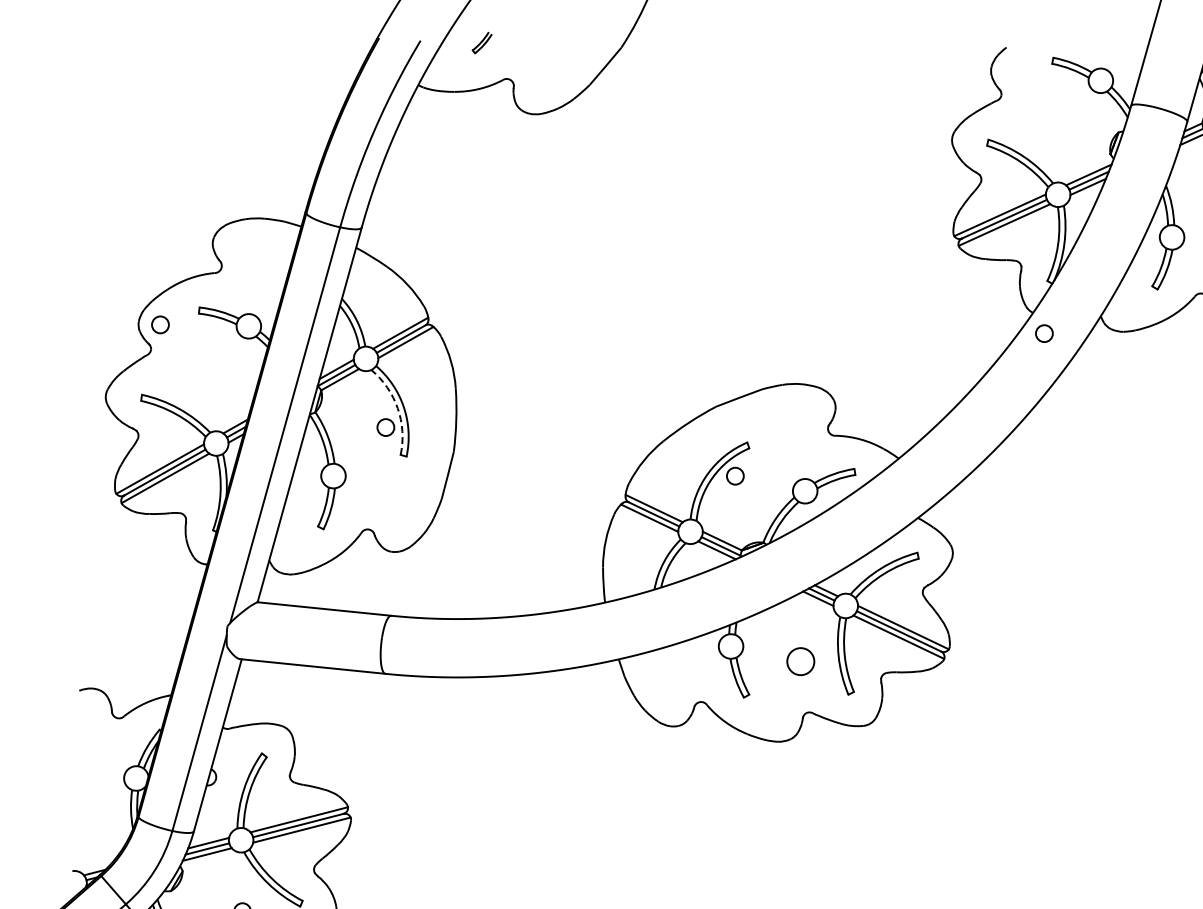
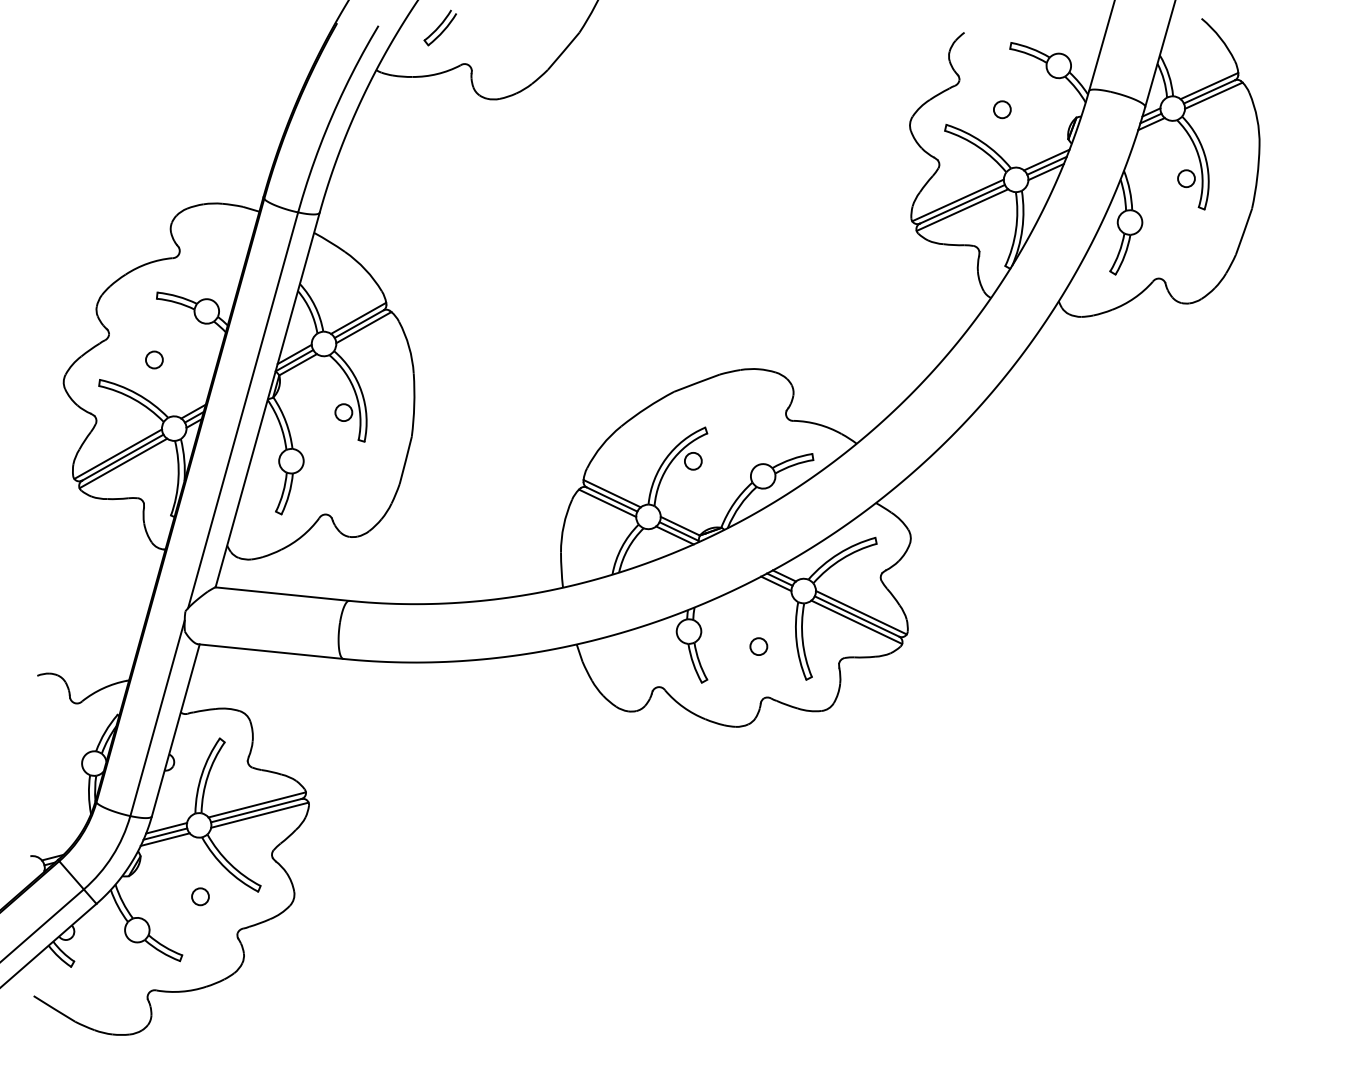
part: (481, 42) -> (439, 27), size x1.67
circle: (160, 324) -> (154, 359), moved
circle: (1044, 333) -> (1002, 109), moved
arc: (397, 408) -> (355, 393), dashed -> solid
circle: (800, 661) -> (758, 646), size x0.62

